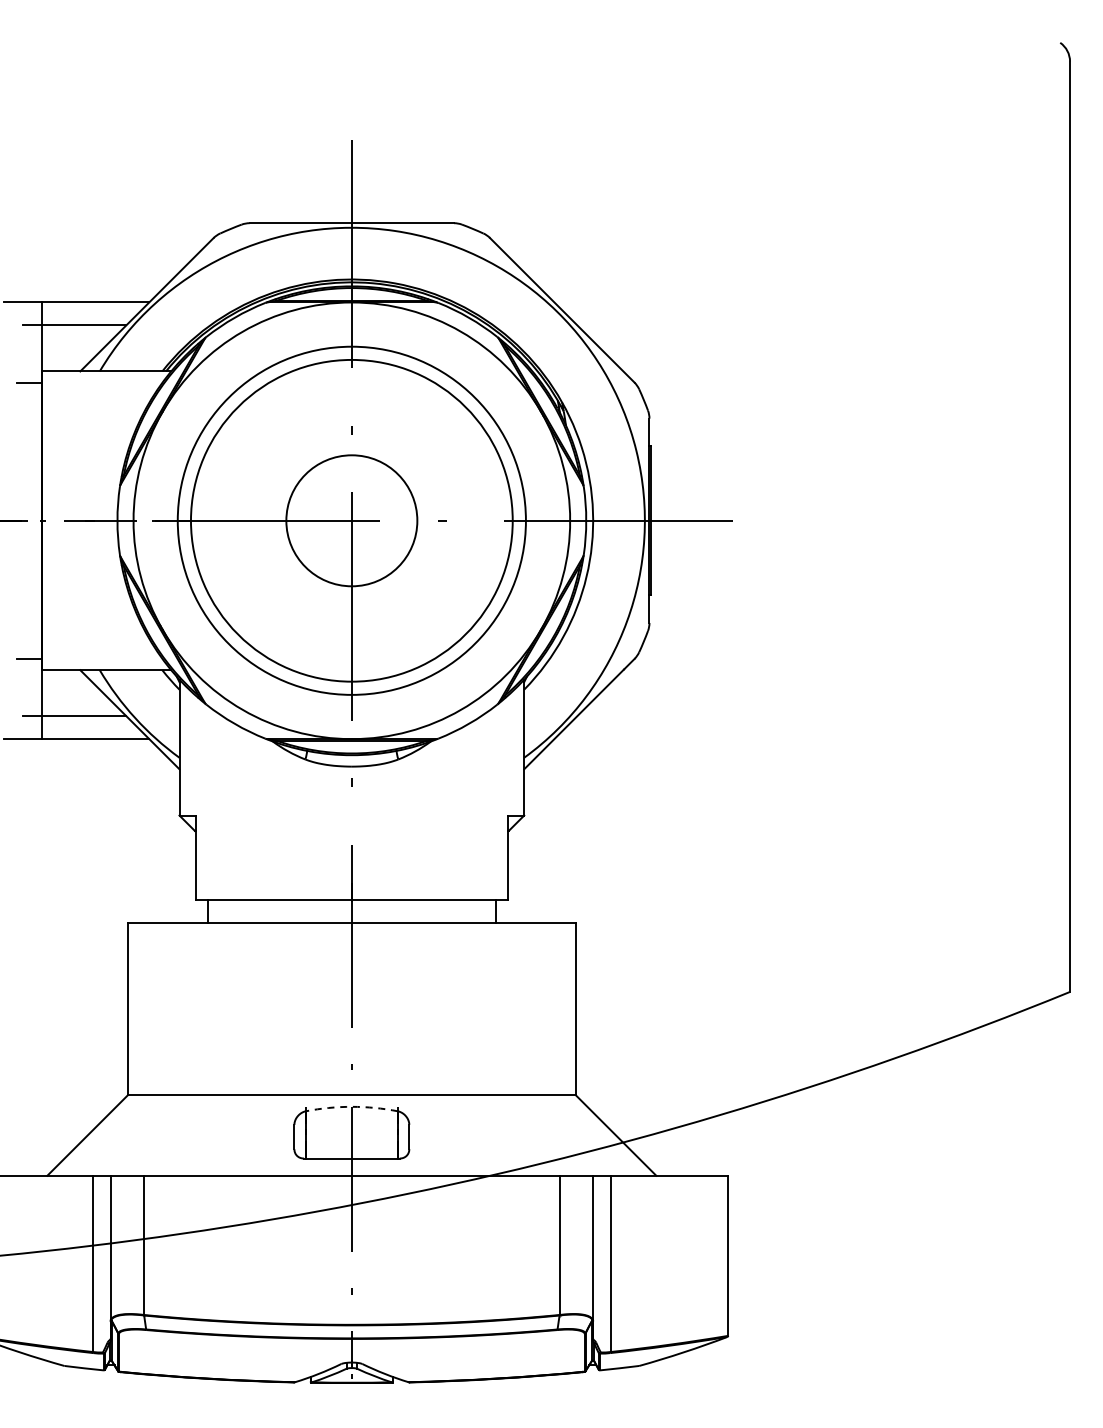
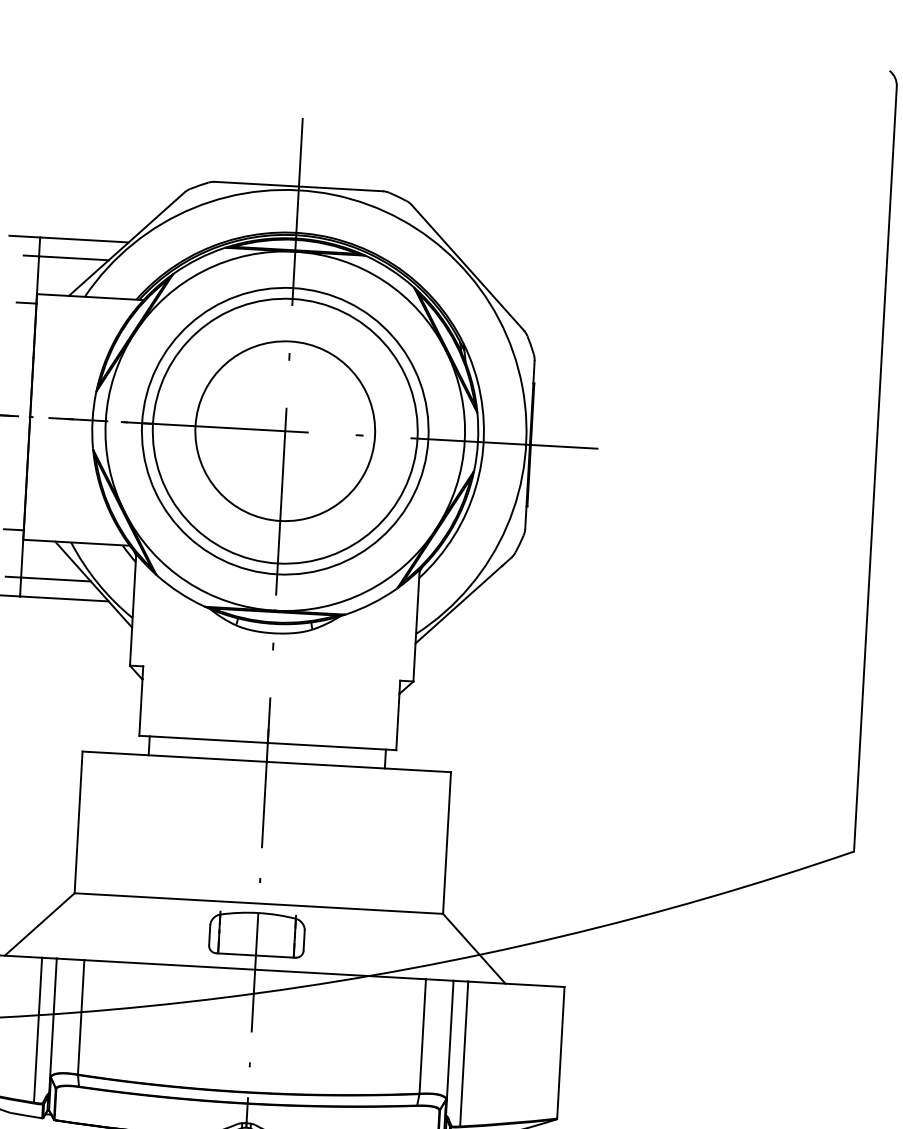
circle: (351, 520) -> (284, 430), size x1.67
arc: (351, 1106) -> (258, 912), dashed -> solid

